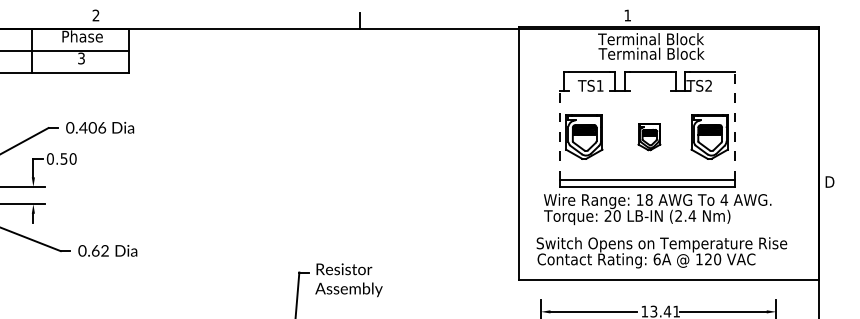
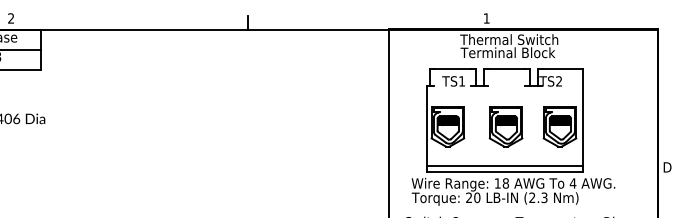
text: (657, 39) -> (513, 39), Terminal Block -> Thermal Switch
line: (735, 125) -> (583, 116), dashed -> solid
line: (560, 135) -> (426, 125), dashed -> solid
part: (649, 136) -> (506, 126), size x1.67
text: (692, 215) -> (544, 197), (2.4 -> (2.3

